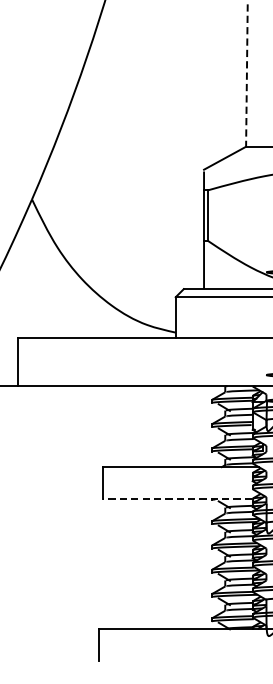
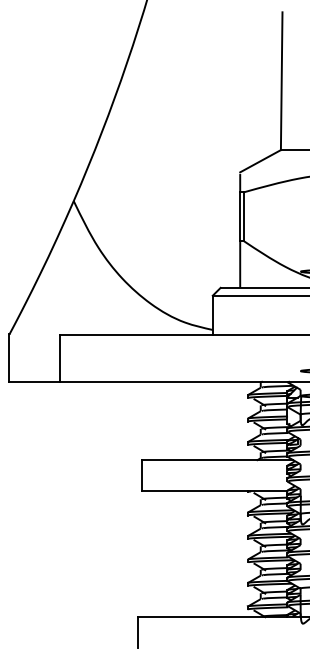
line: (246, 75) -> (281, 81), dashed -> solid
line: (177, 499) -> (214, 491), dashed -> solid

